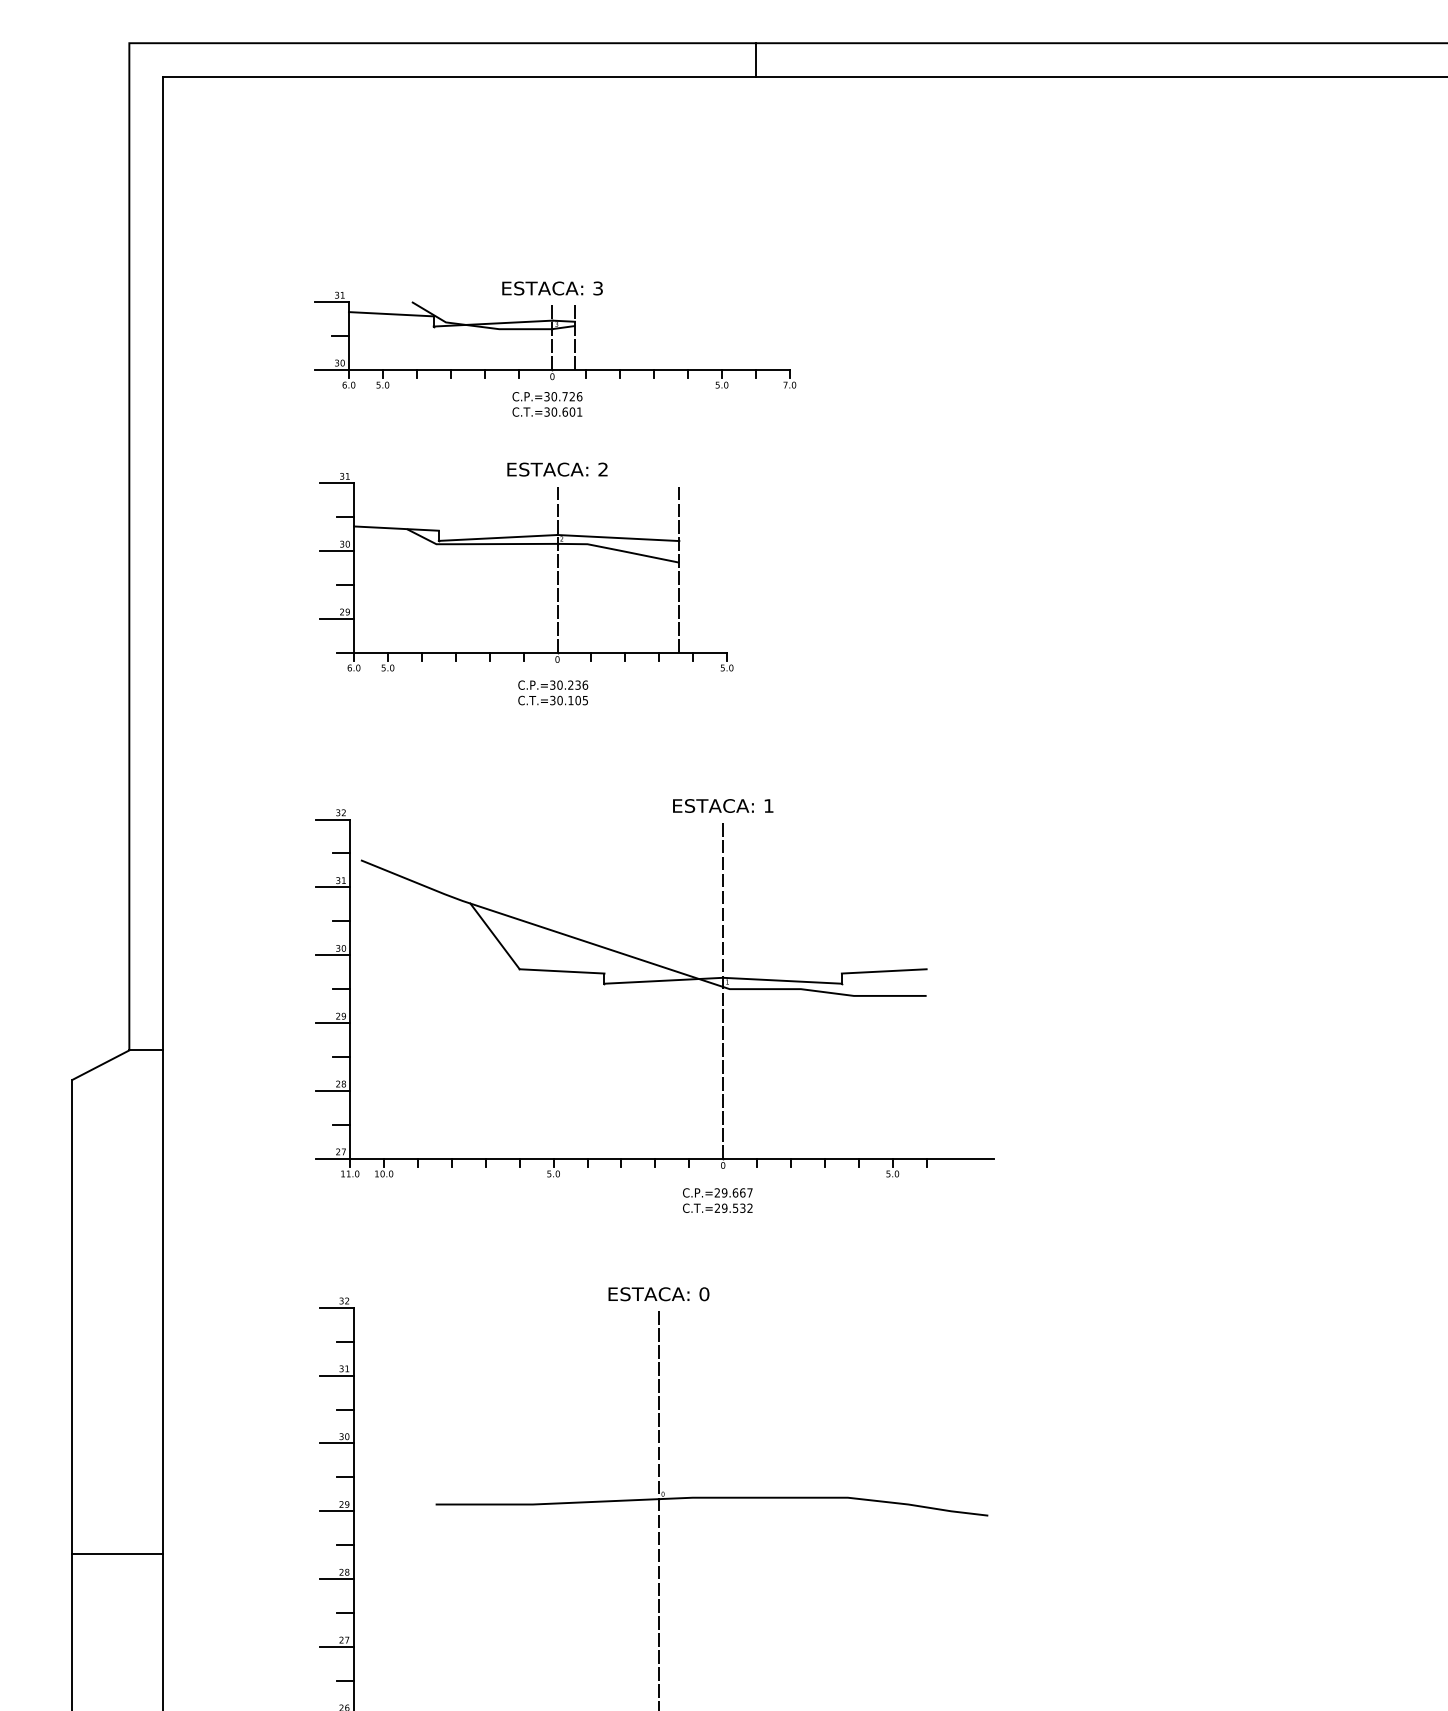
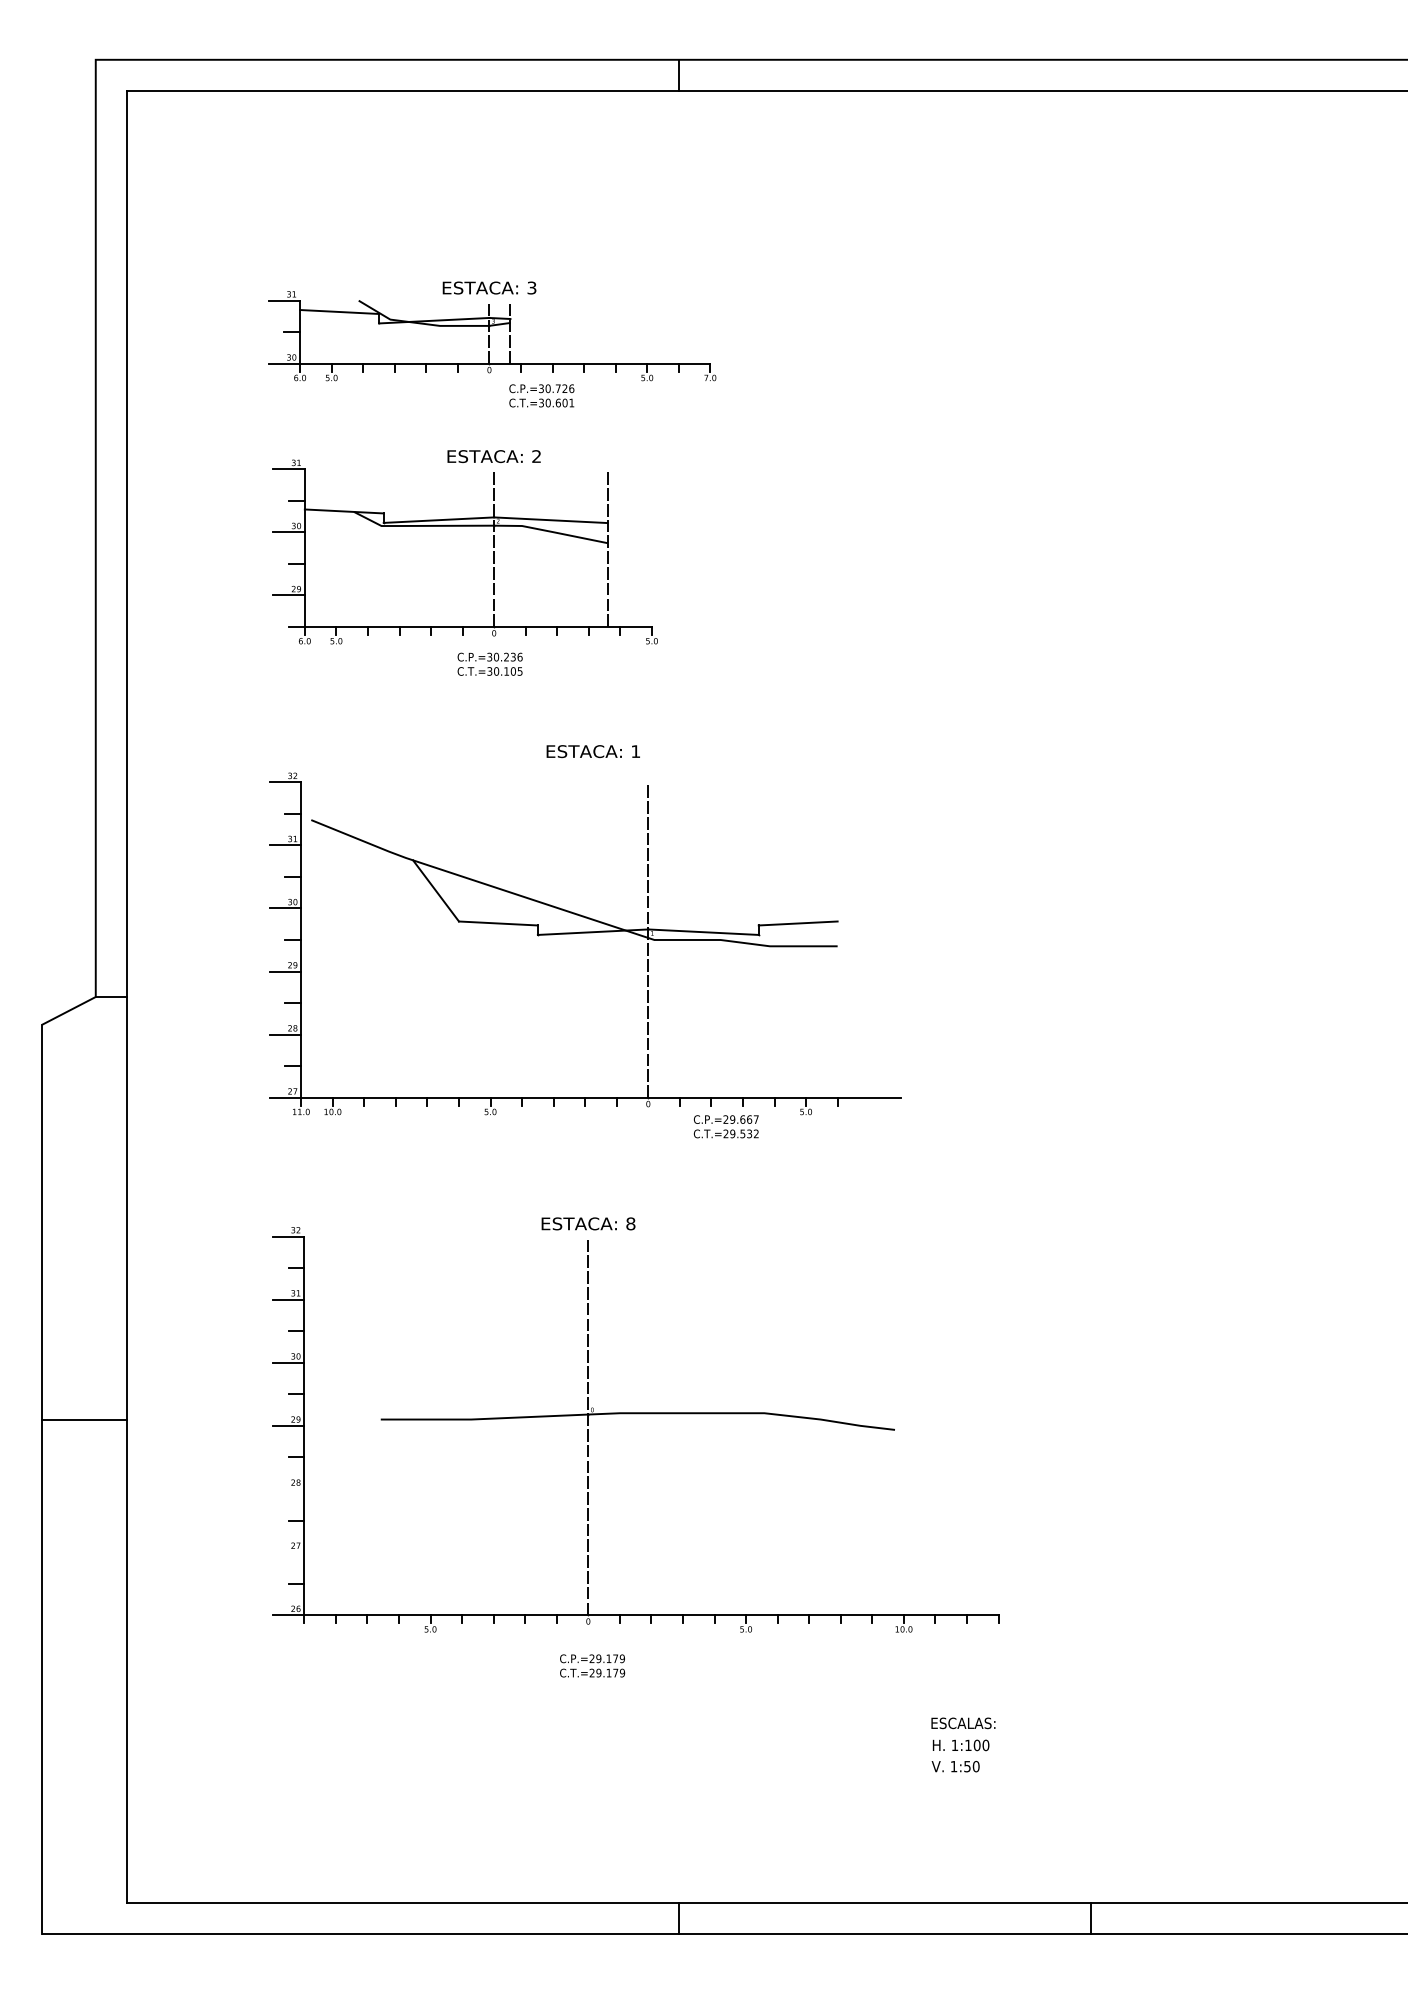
text: (547, 403) -> (541, 395), moved
text: (722, 805) -> (592, 751), moved
text: (716, 1200) -> (725, 1126), moved
text: (704, 1293) -> (630, 1223), 0 -> 8
line: (117, 1553) -> (84, 1419), moved
line: (336, 1578) -> (288, 1488), removed
line: (336, 1647) -> (288, 1552), removed

